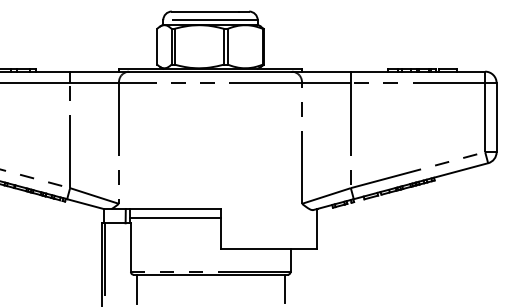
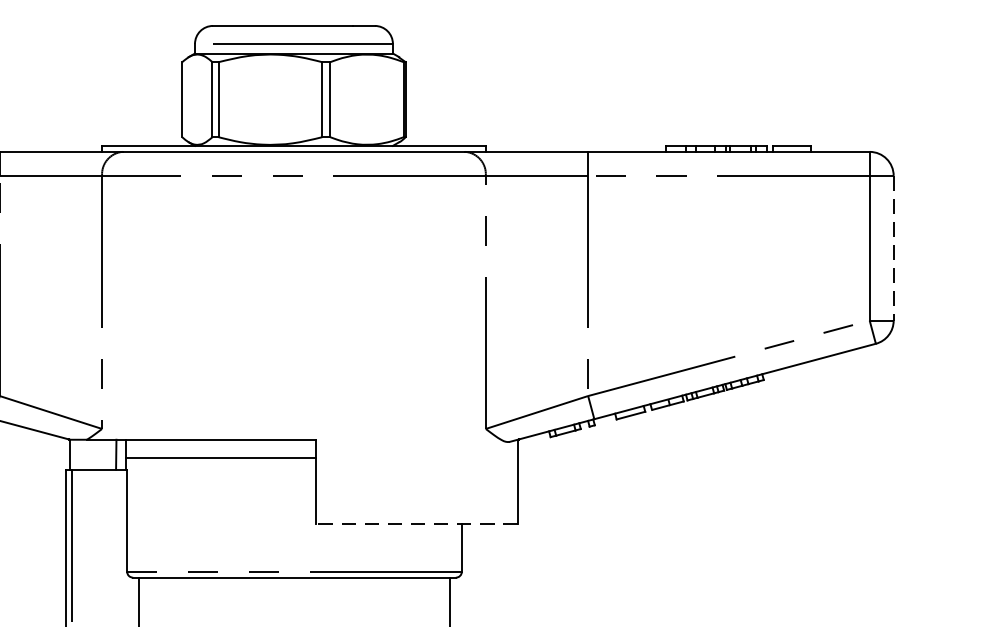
line: (496, 117) -> (893, 247), solid -> dashed
line: (268, 249) -> (415, 524), solid -> dashed

